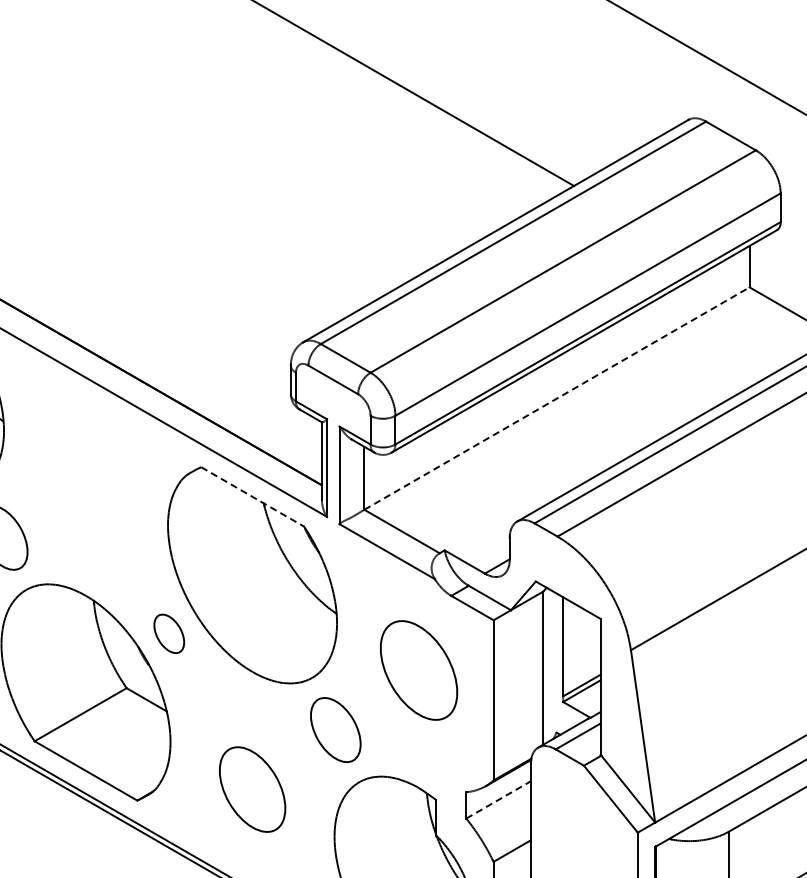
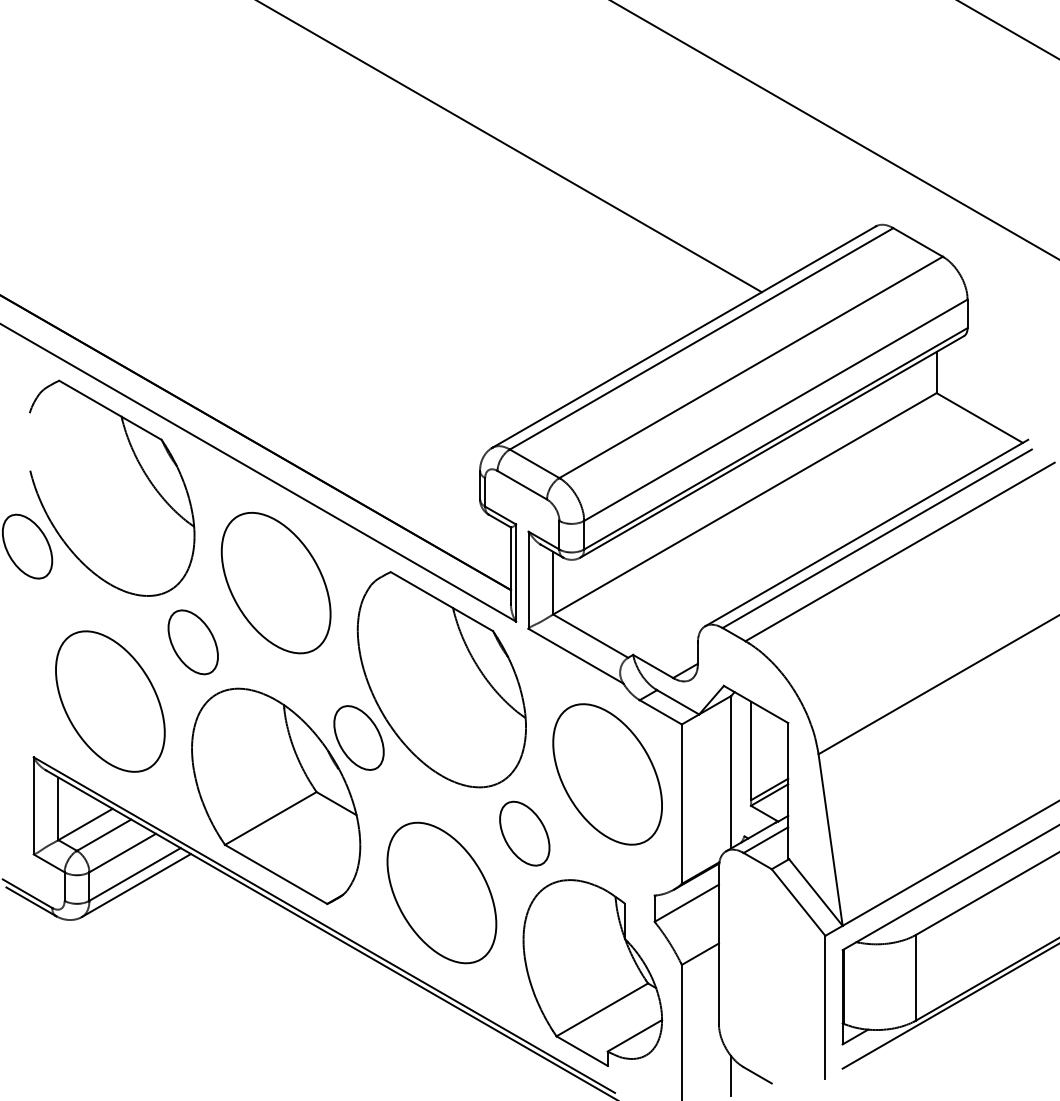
line: (557, 398) -> (745, 503), dashed -> solid
part: (85, 478) -> (275, 583), added
line: (253, 496) -> (442, 601), dashed -> solid
part: (168, 633) -> (358, 737), size x1.67
part: (418, 670) -> (607, 774), size x1.43
part: (252, 789) -> (441, 892), size x1.67
line: (499, 800) -> (687, 903), dashed -> solid

